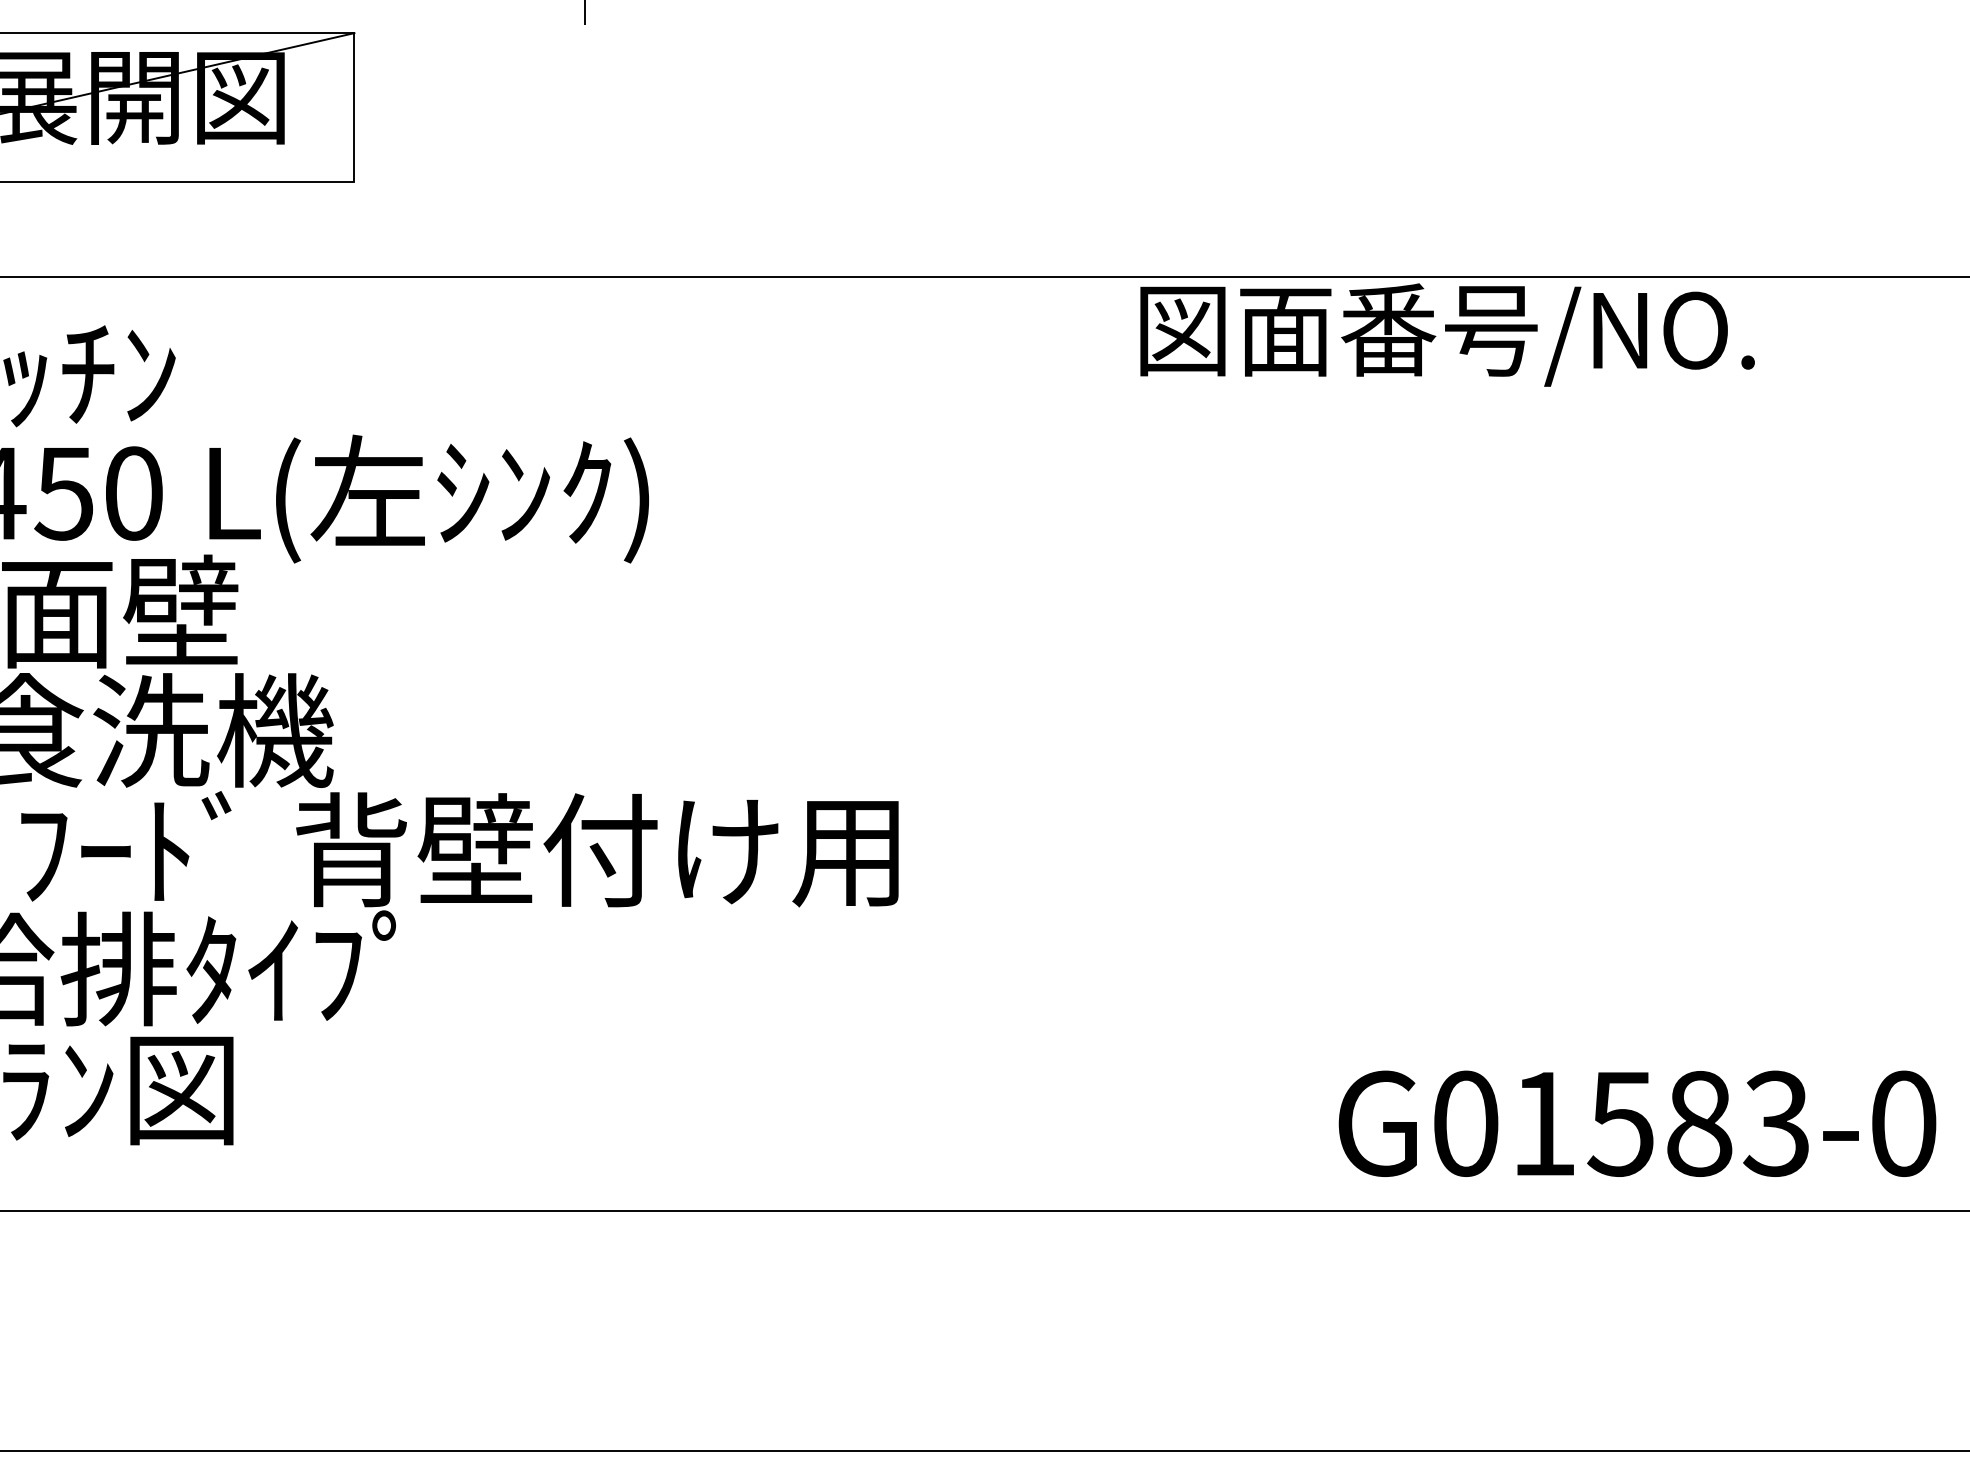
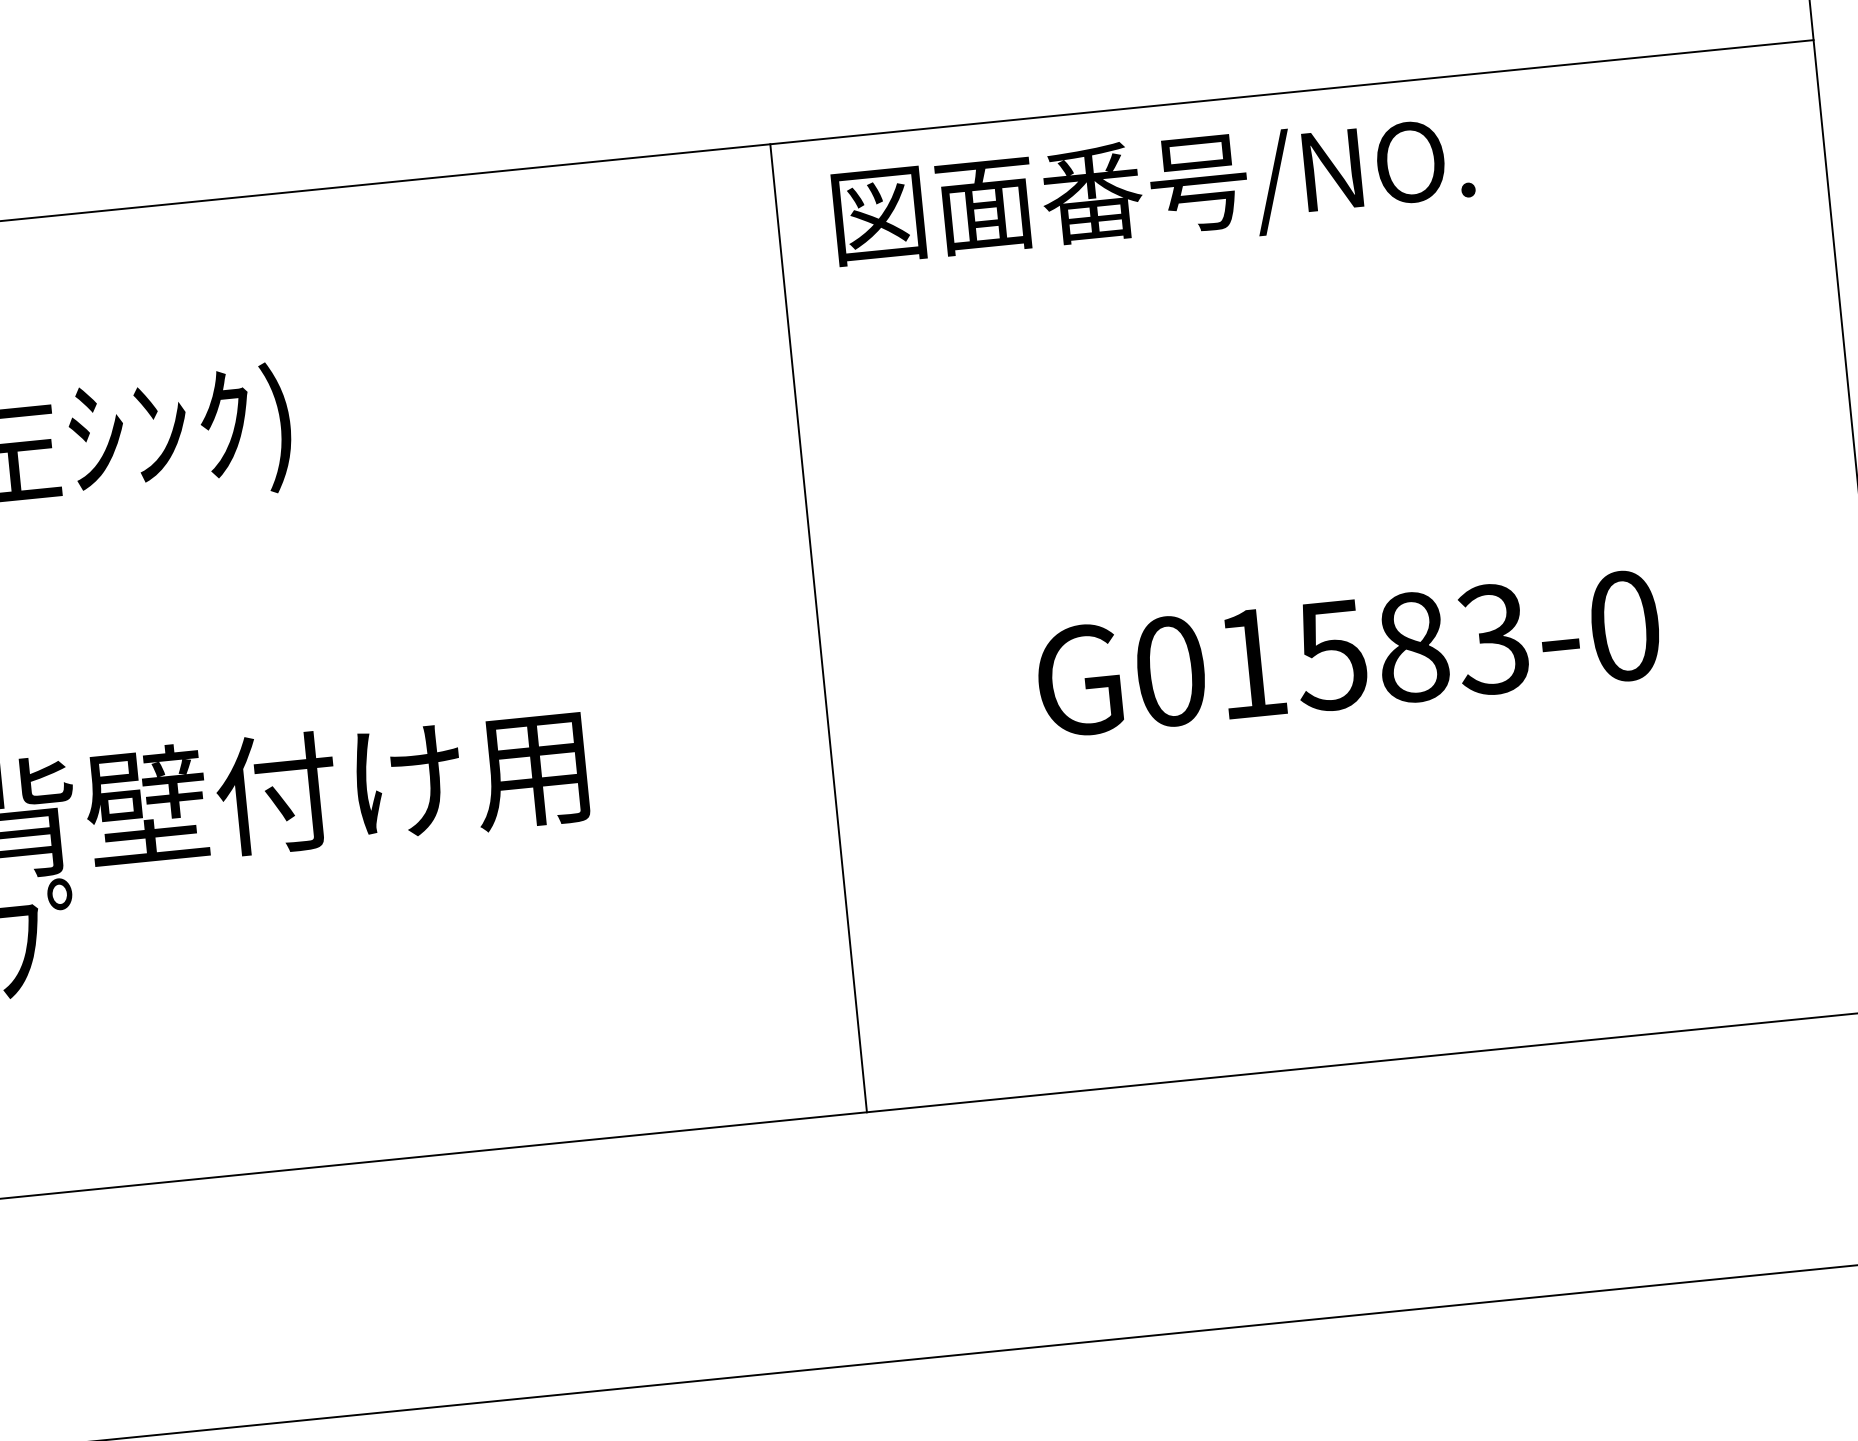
text: (1447, 334) -> (1153, 192), moved
line: (1133, 743) -> (818, 627), added
text: (1637, 1123) -> (1348, 653), moved

